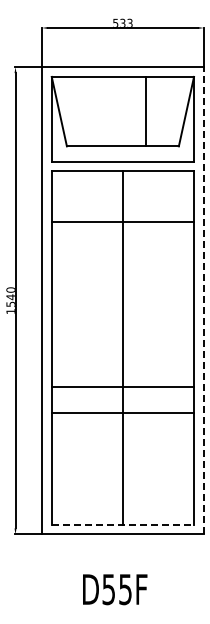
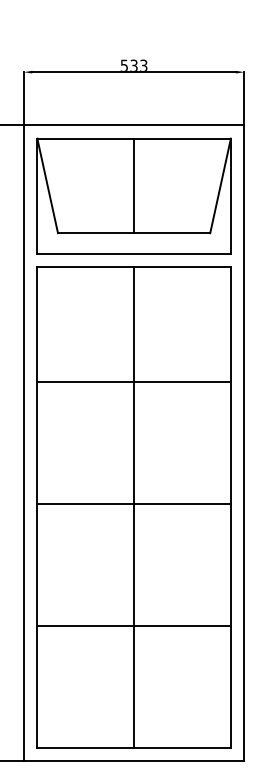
line: (145, 111) -> (133, 185), moved
line: (122, 222) -> (133, 382), moved
line: (203, 300) -> (243, 442), dashed -> solid
line: (122, 386) -> (133, 504), moved
line: (122, 413) -> (133, 626), moved
line: (123, 524) -> (134, 747), dashed -> solid

